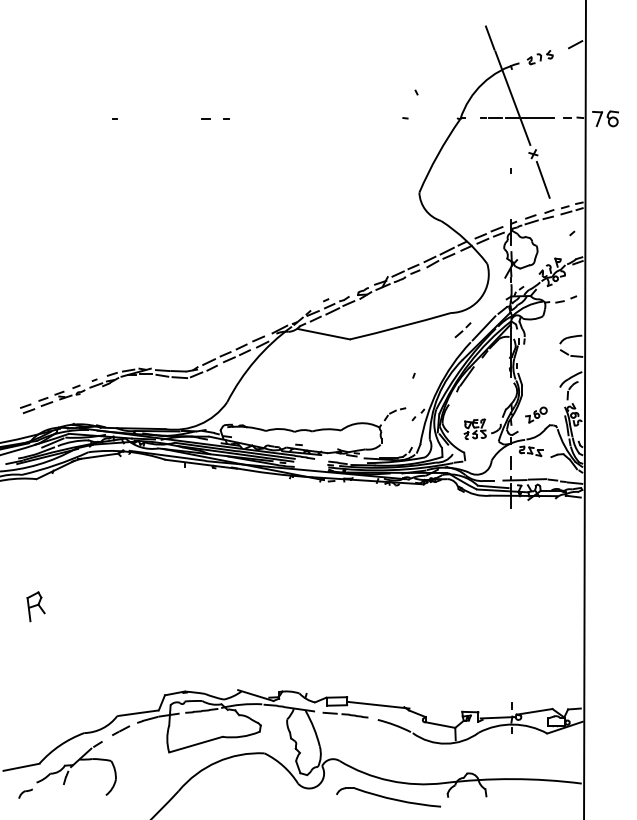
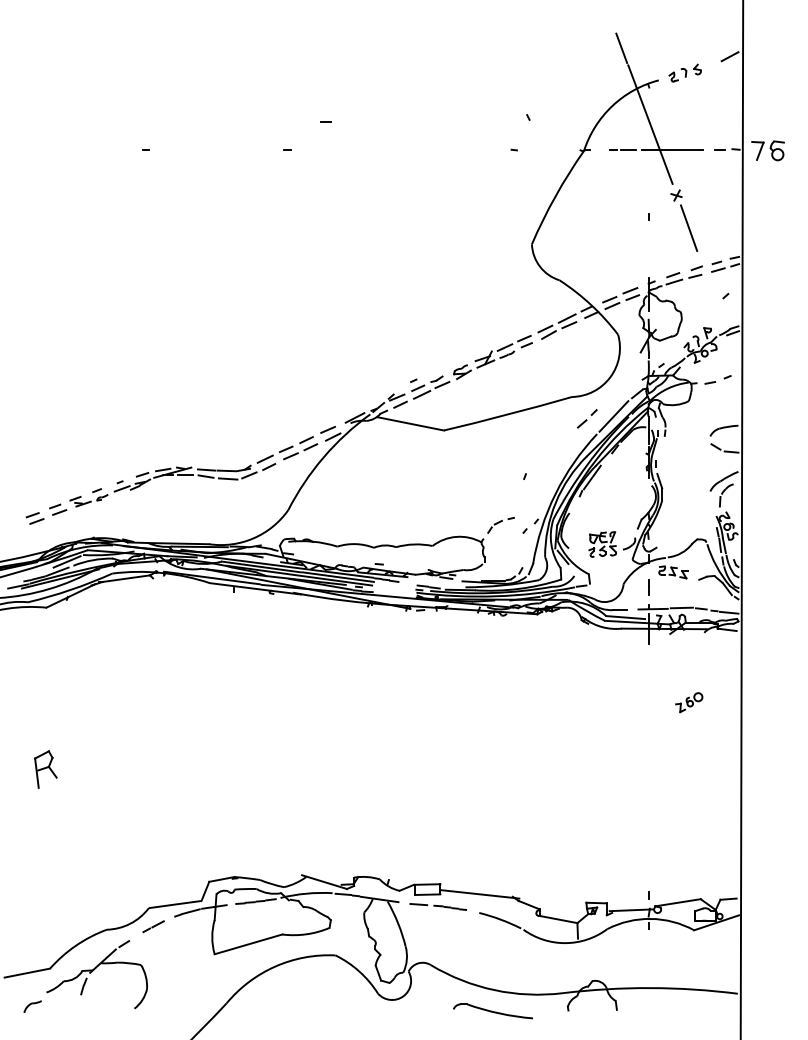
line: (205, 118) -> (325, 122), moved
part: (536, 414) -> (689, 701), moved
part: (388, 797) -> (492, 1011), size x0.6

